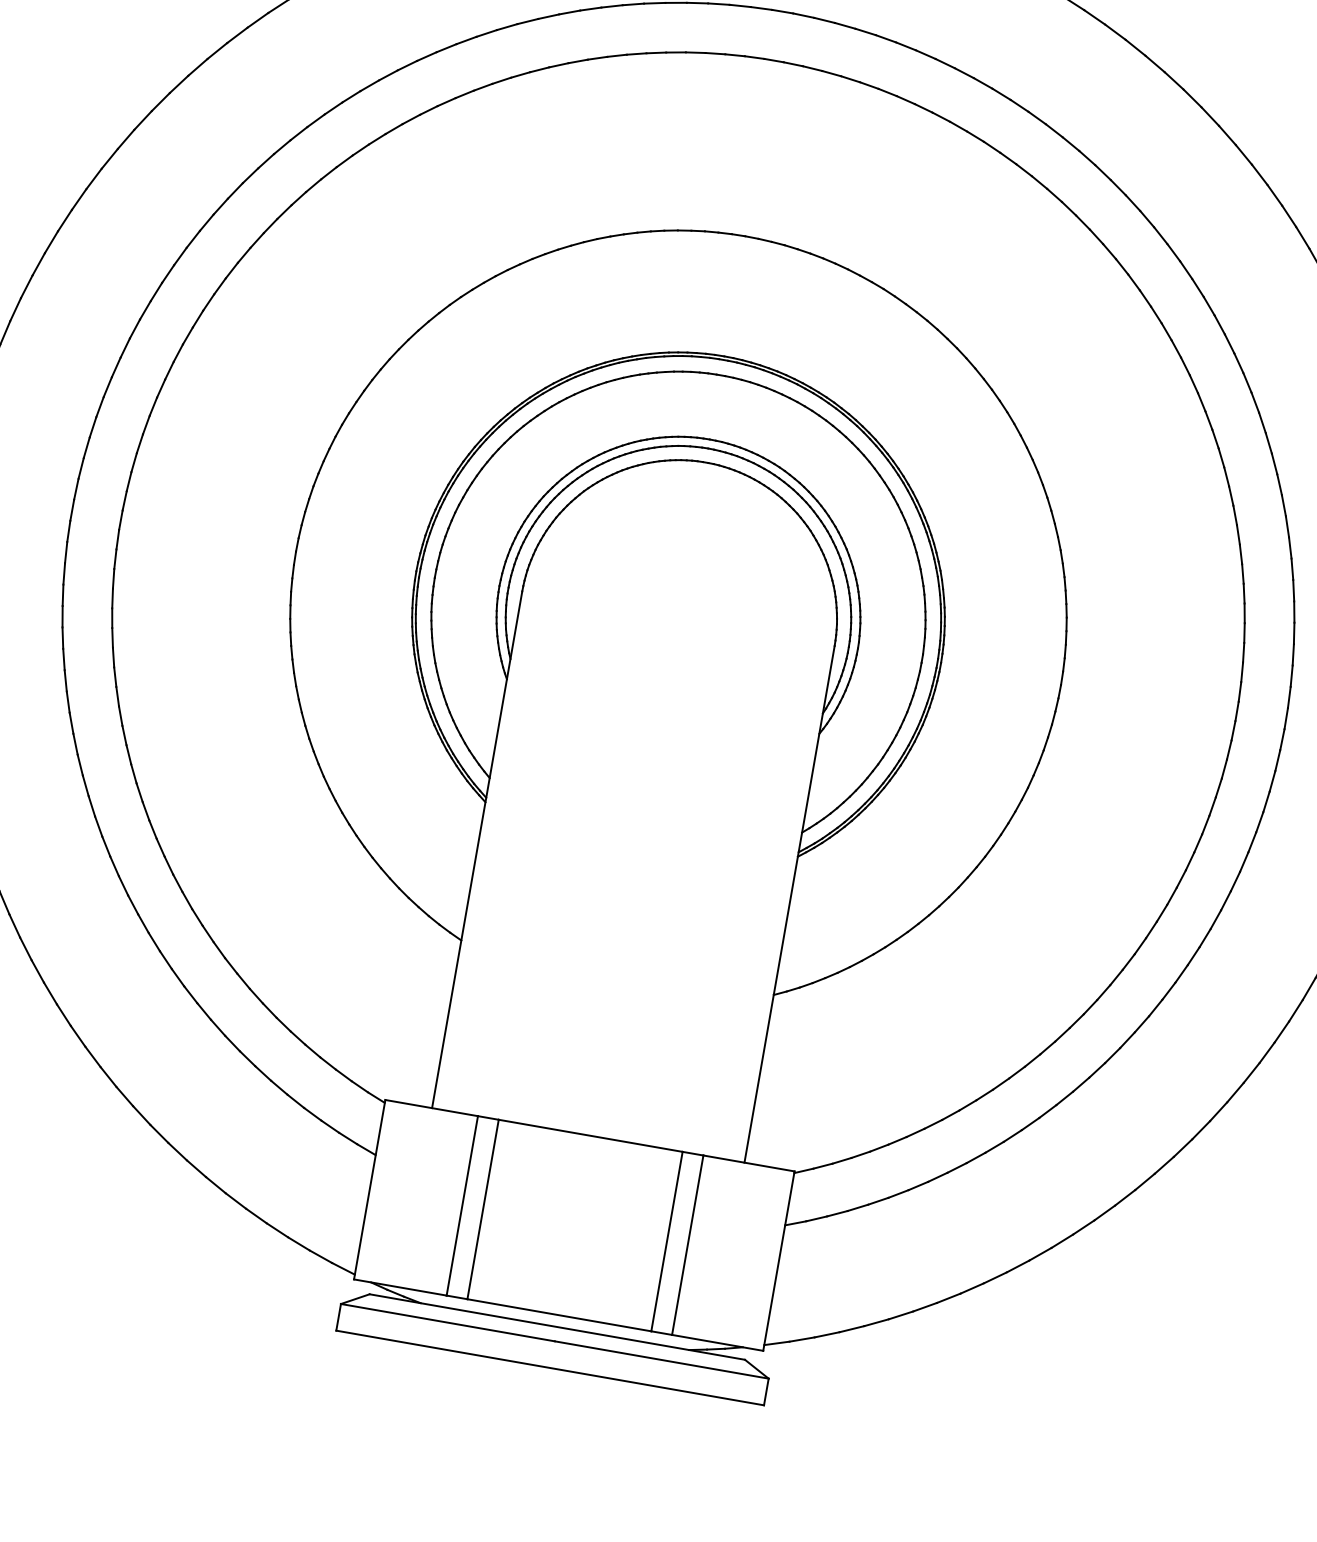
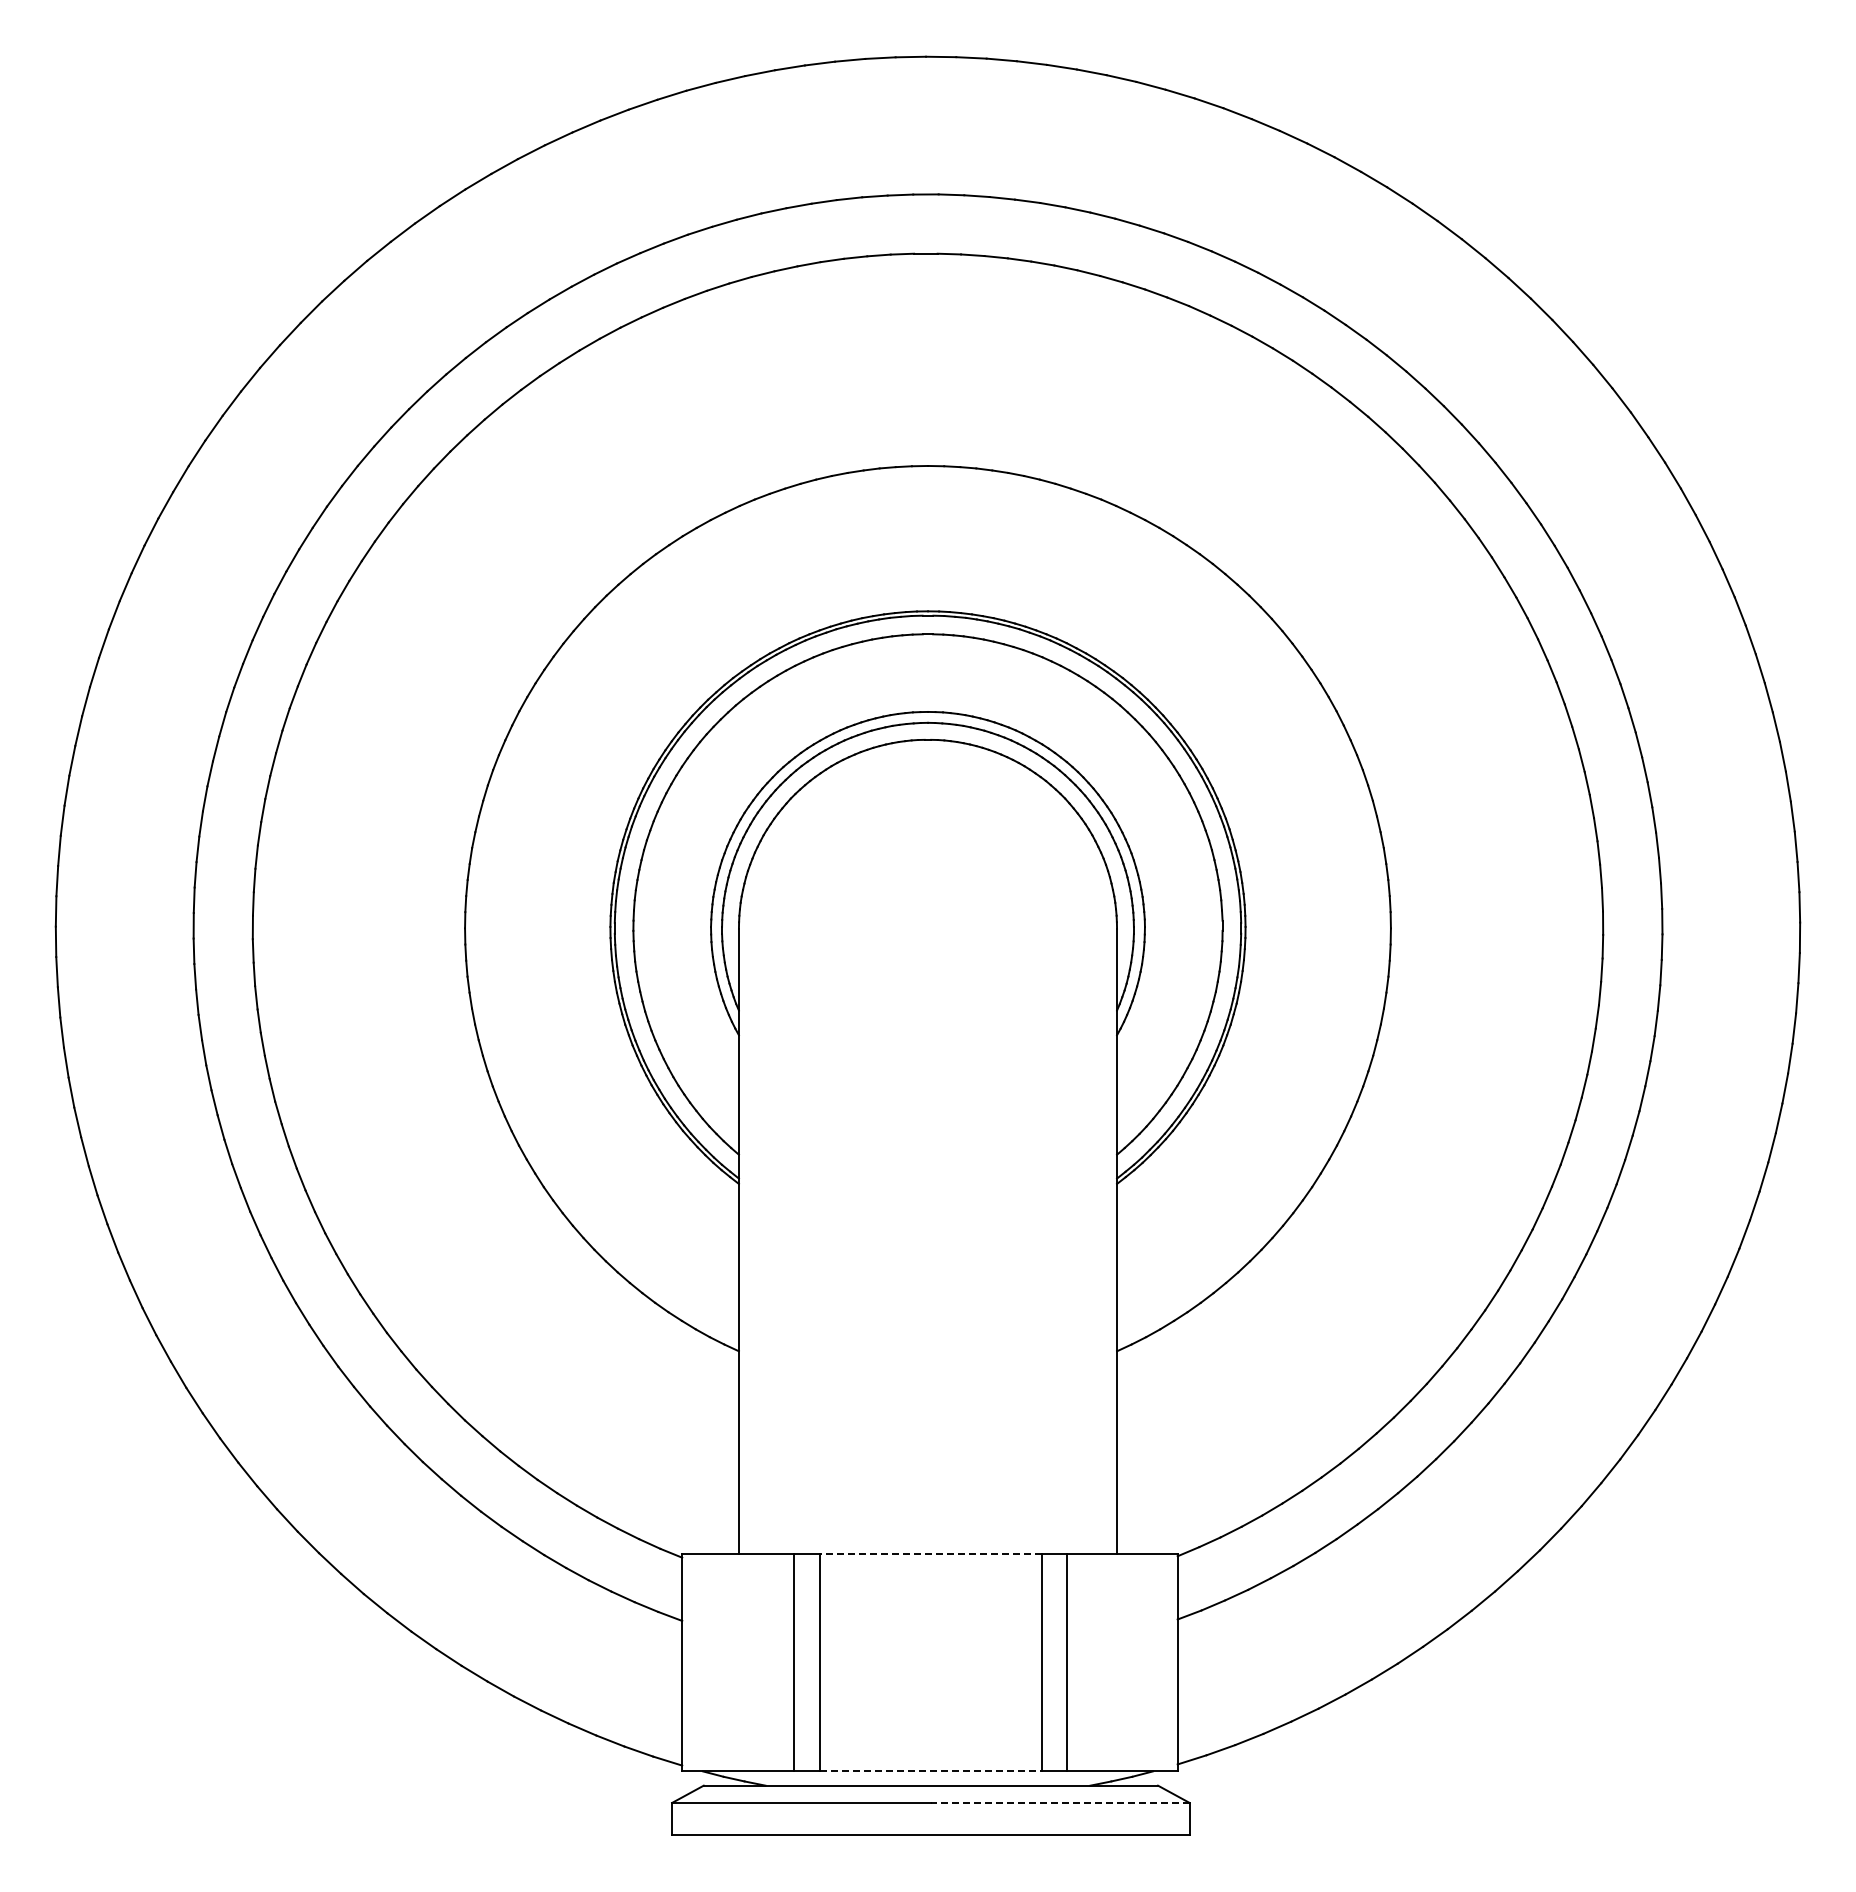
line: (590, 1135) -> (930, 1554), solid -> dashed
line: (559, 1315) -> (931, 1771), solid -> dashed
line: (661, 1359) -> (1059, 1802), solid -> dashed

